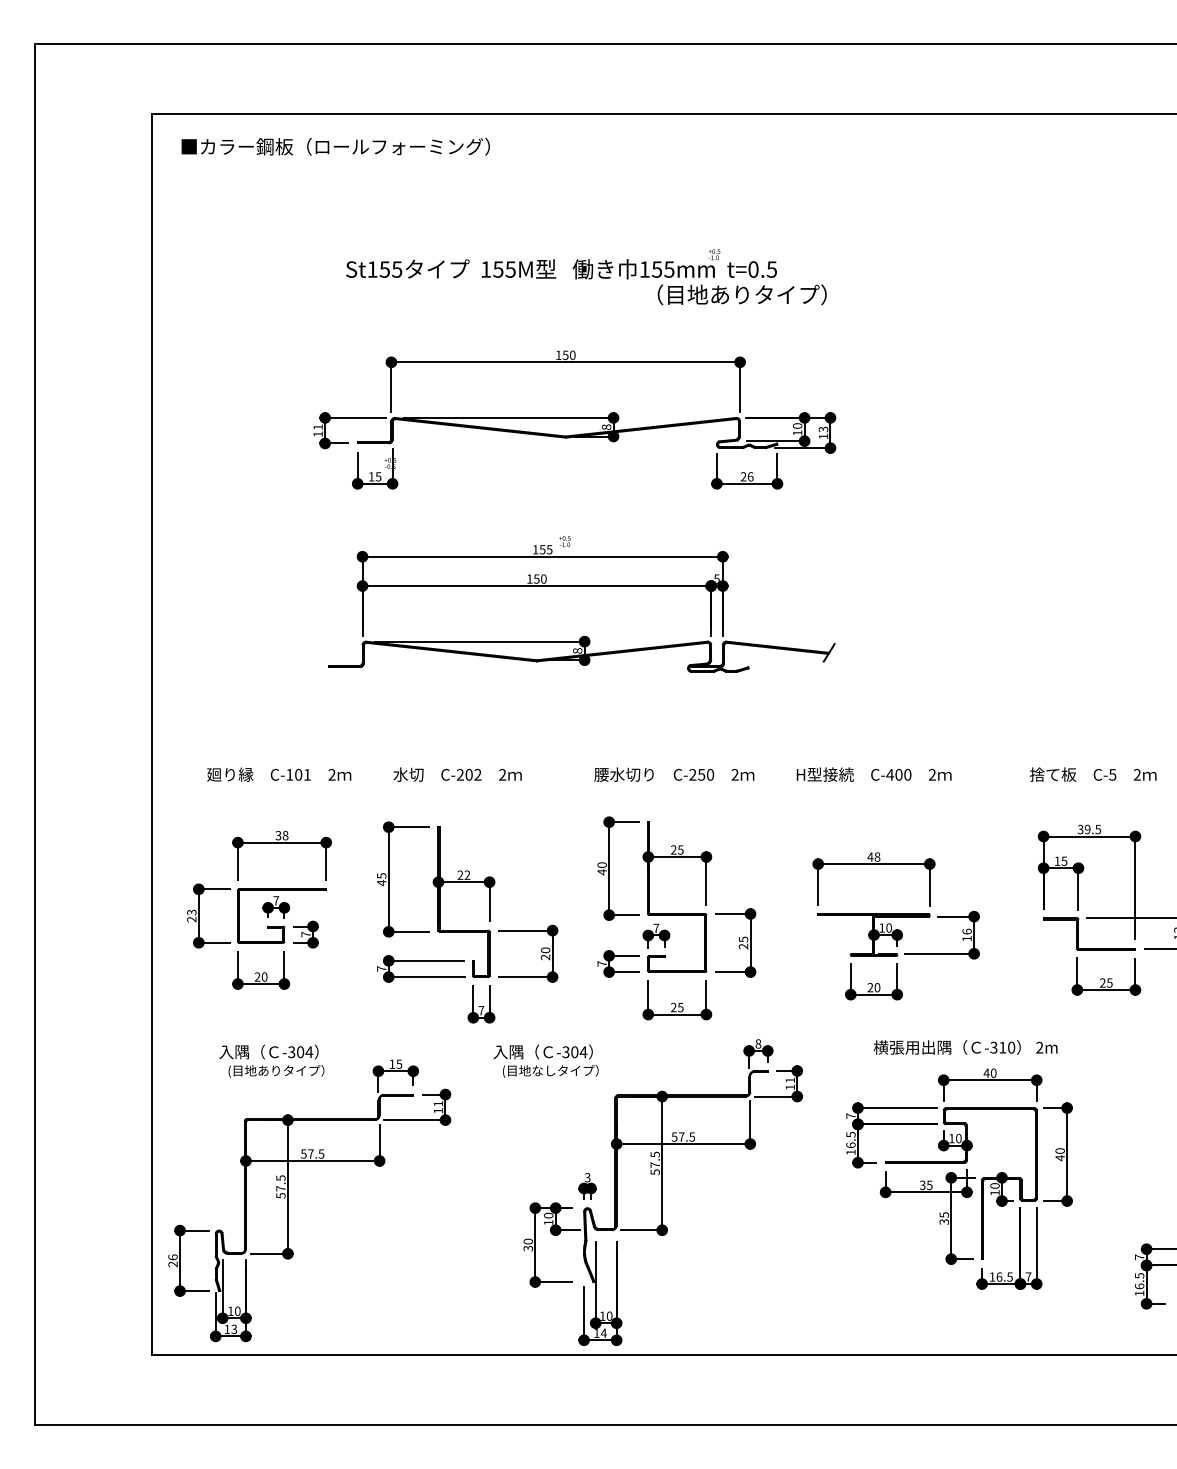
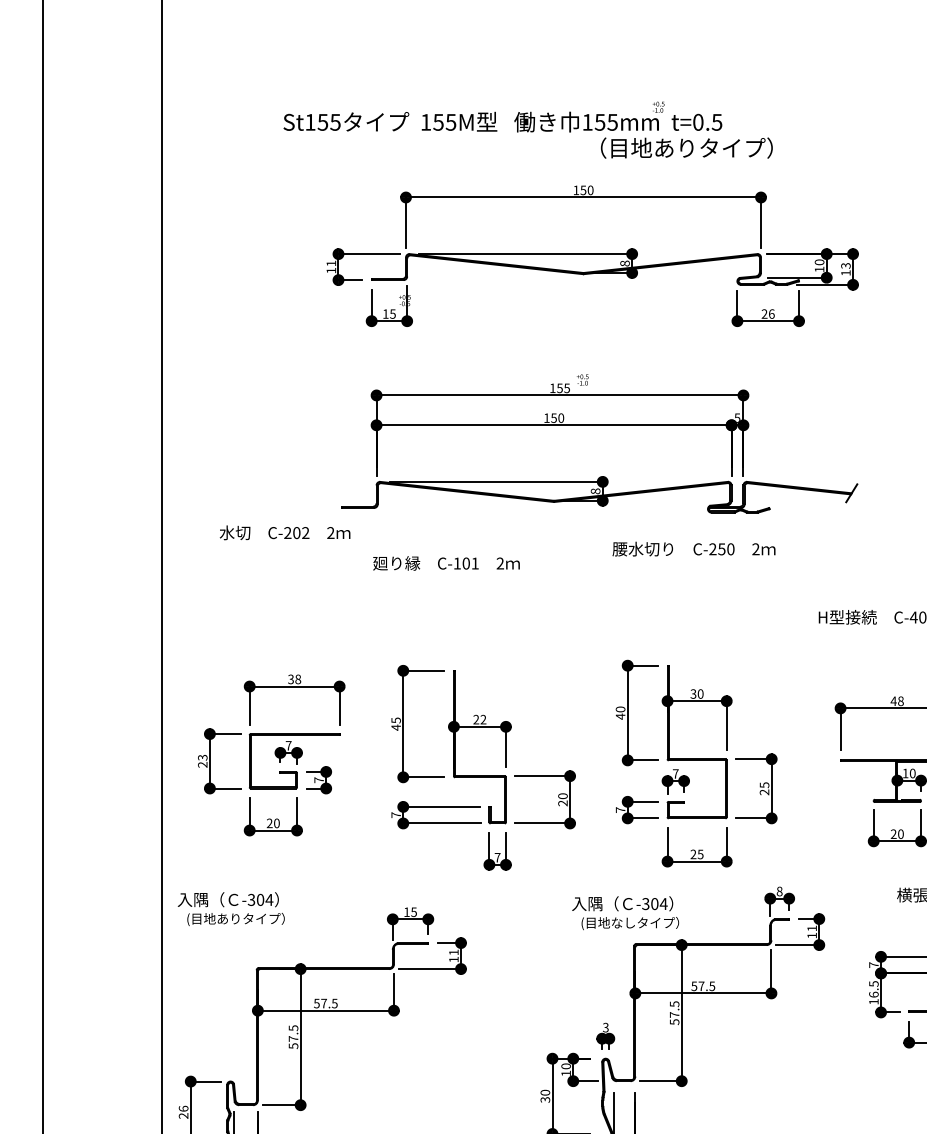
text: (586, 277) -> (528, 130), moved
text: (279, 774) -> (446, 563), moved
text: (457, 774) -> (284, 532), moved
text: (674, 774) -> (694, 548), moved
text: (676, 849) -> (696, 693), 25 -> 30
text: (271, 1060) -> (230, 908), moved
text: (545, 1060) -> (624, 912), moved

